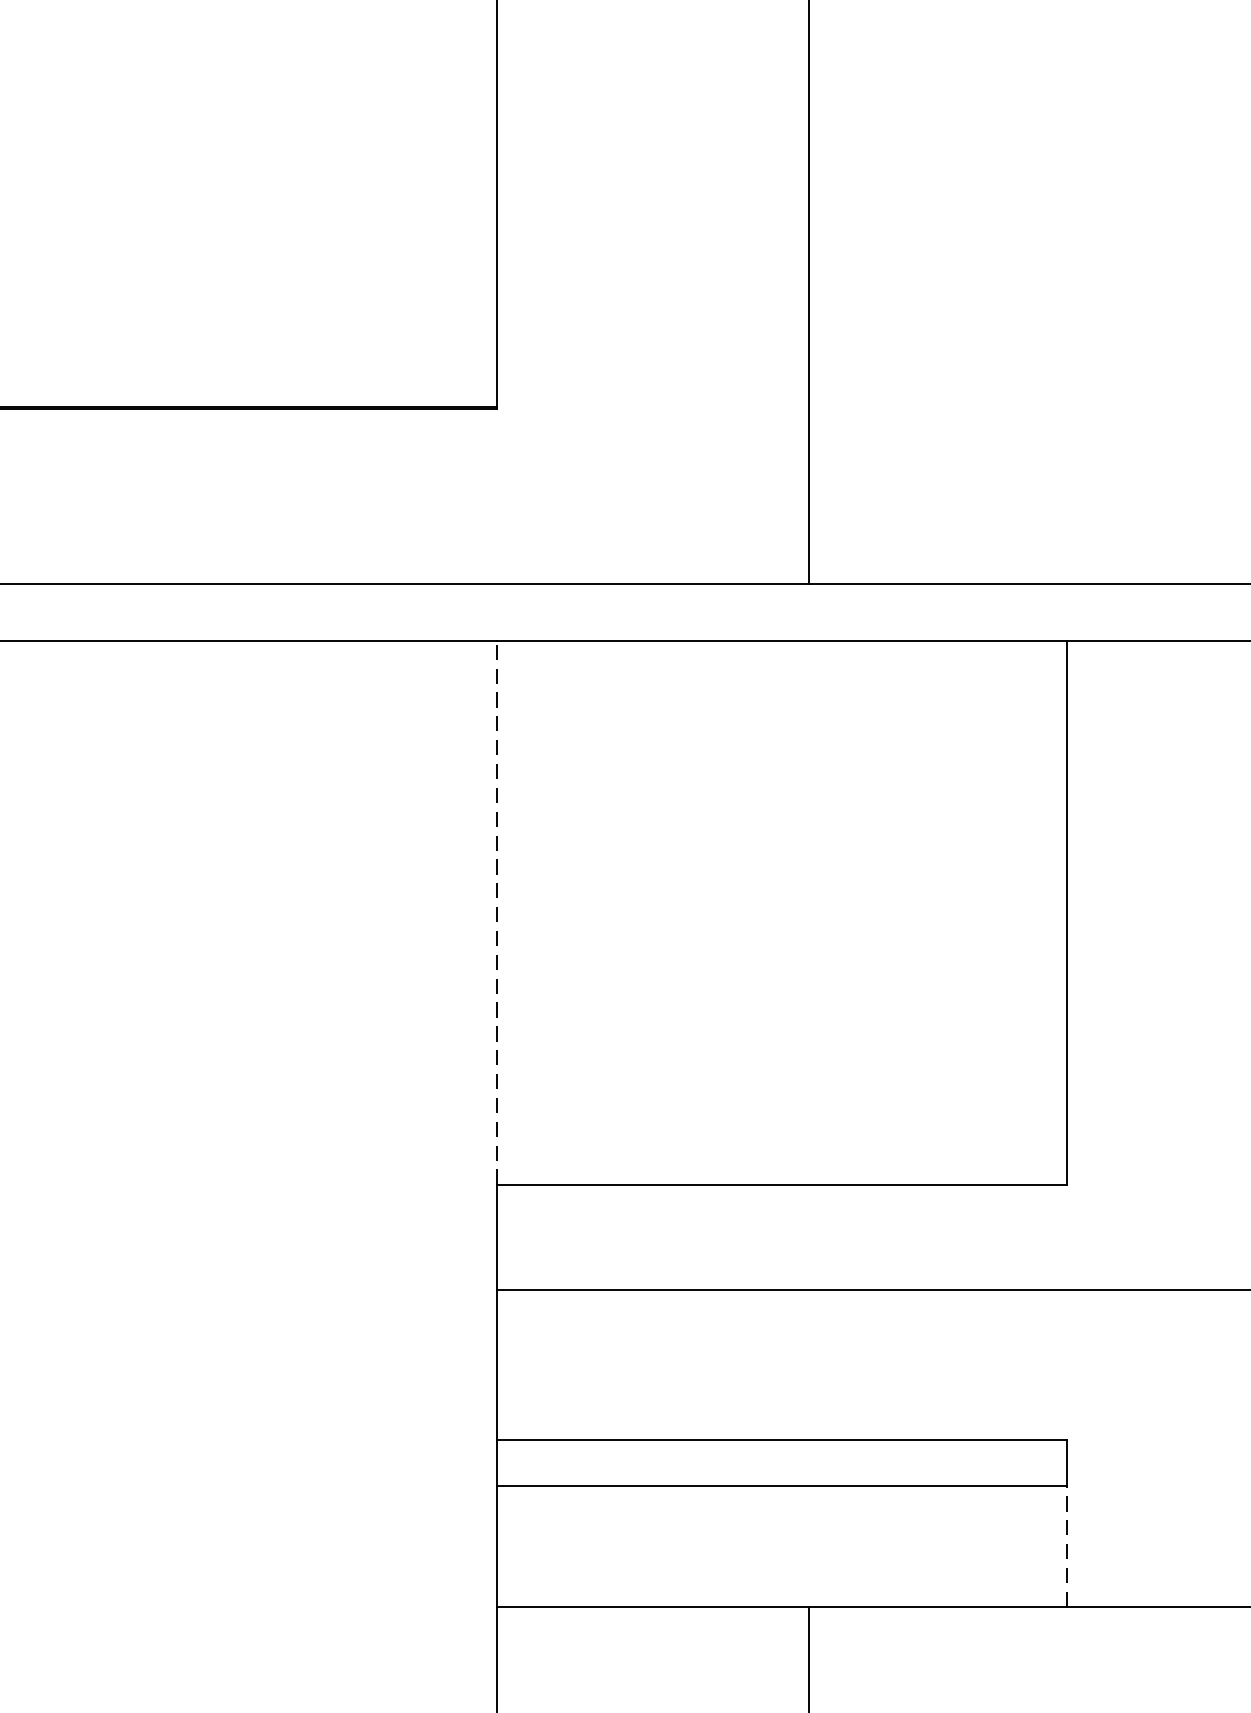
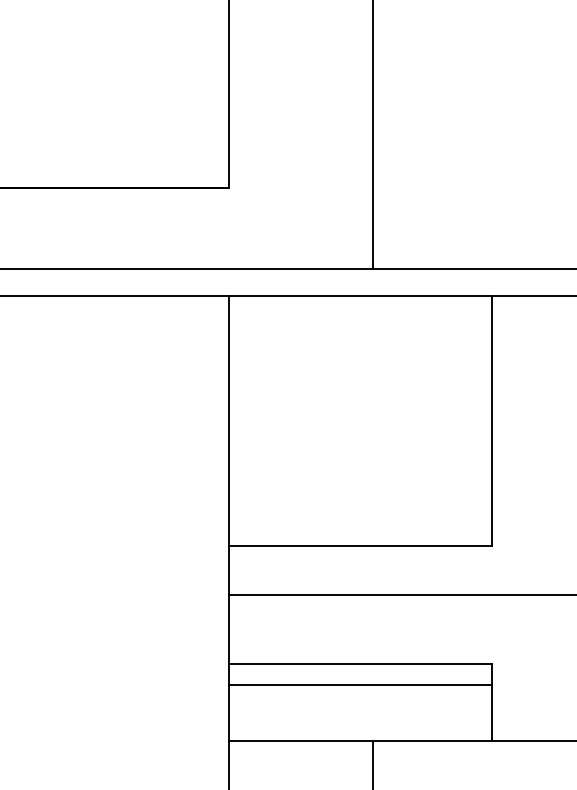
line: (497, 911) -> (229, 420), dashed -> solid
line: (1067, 1547) -> (492, 713), dashed -> solid

